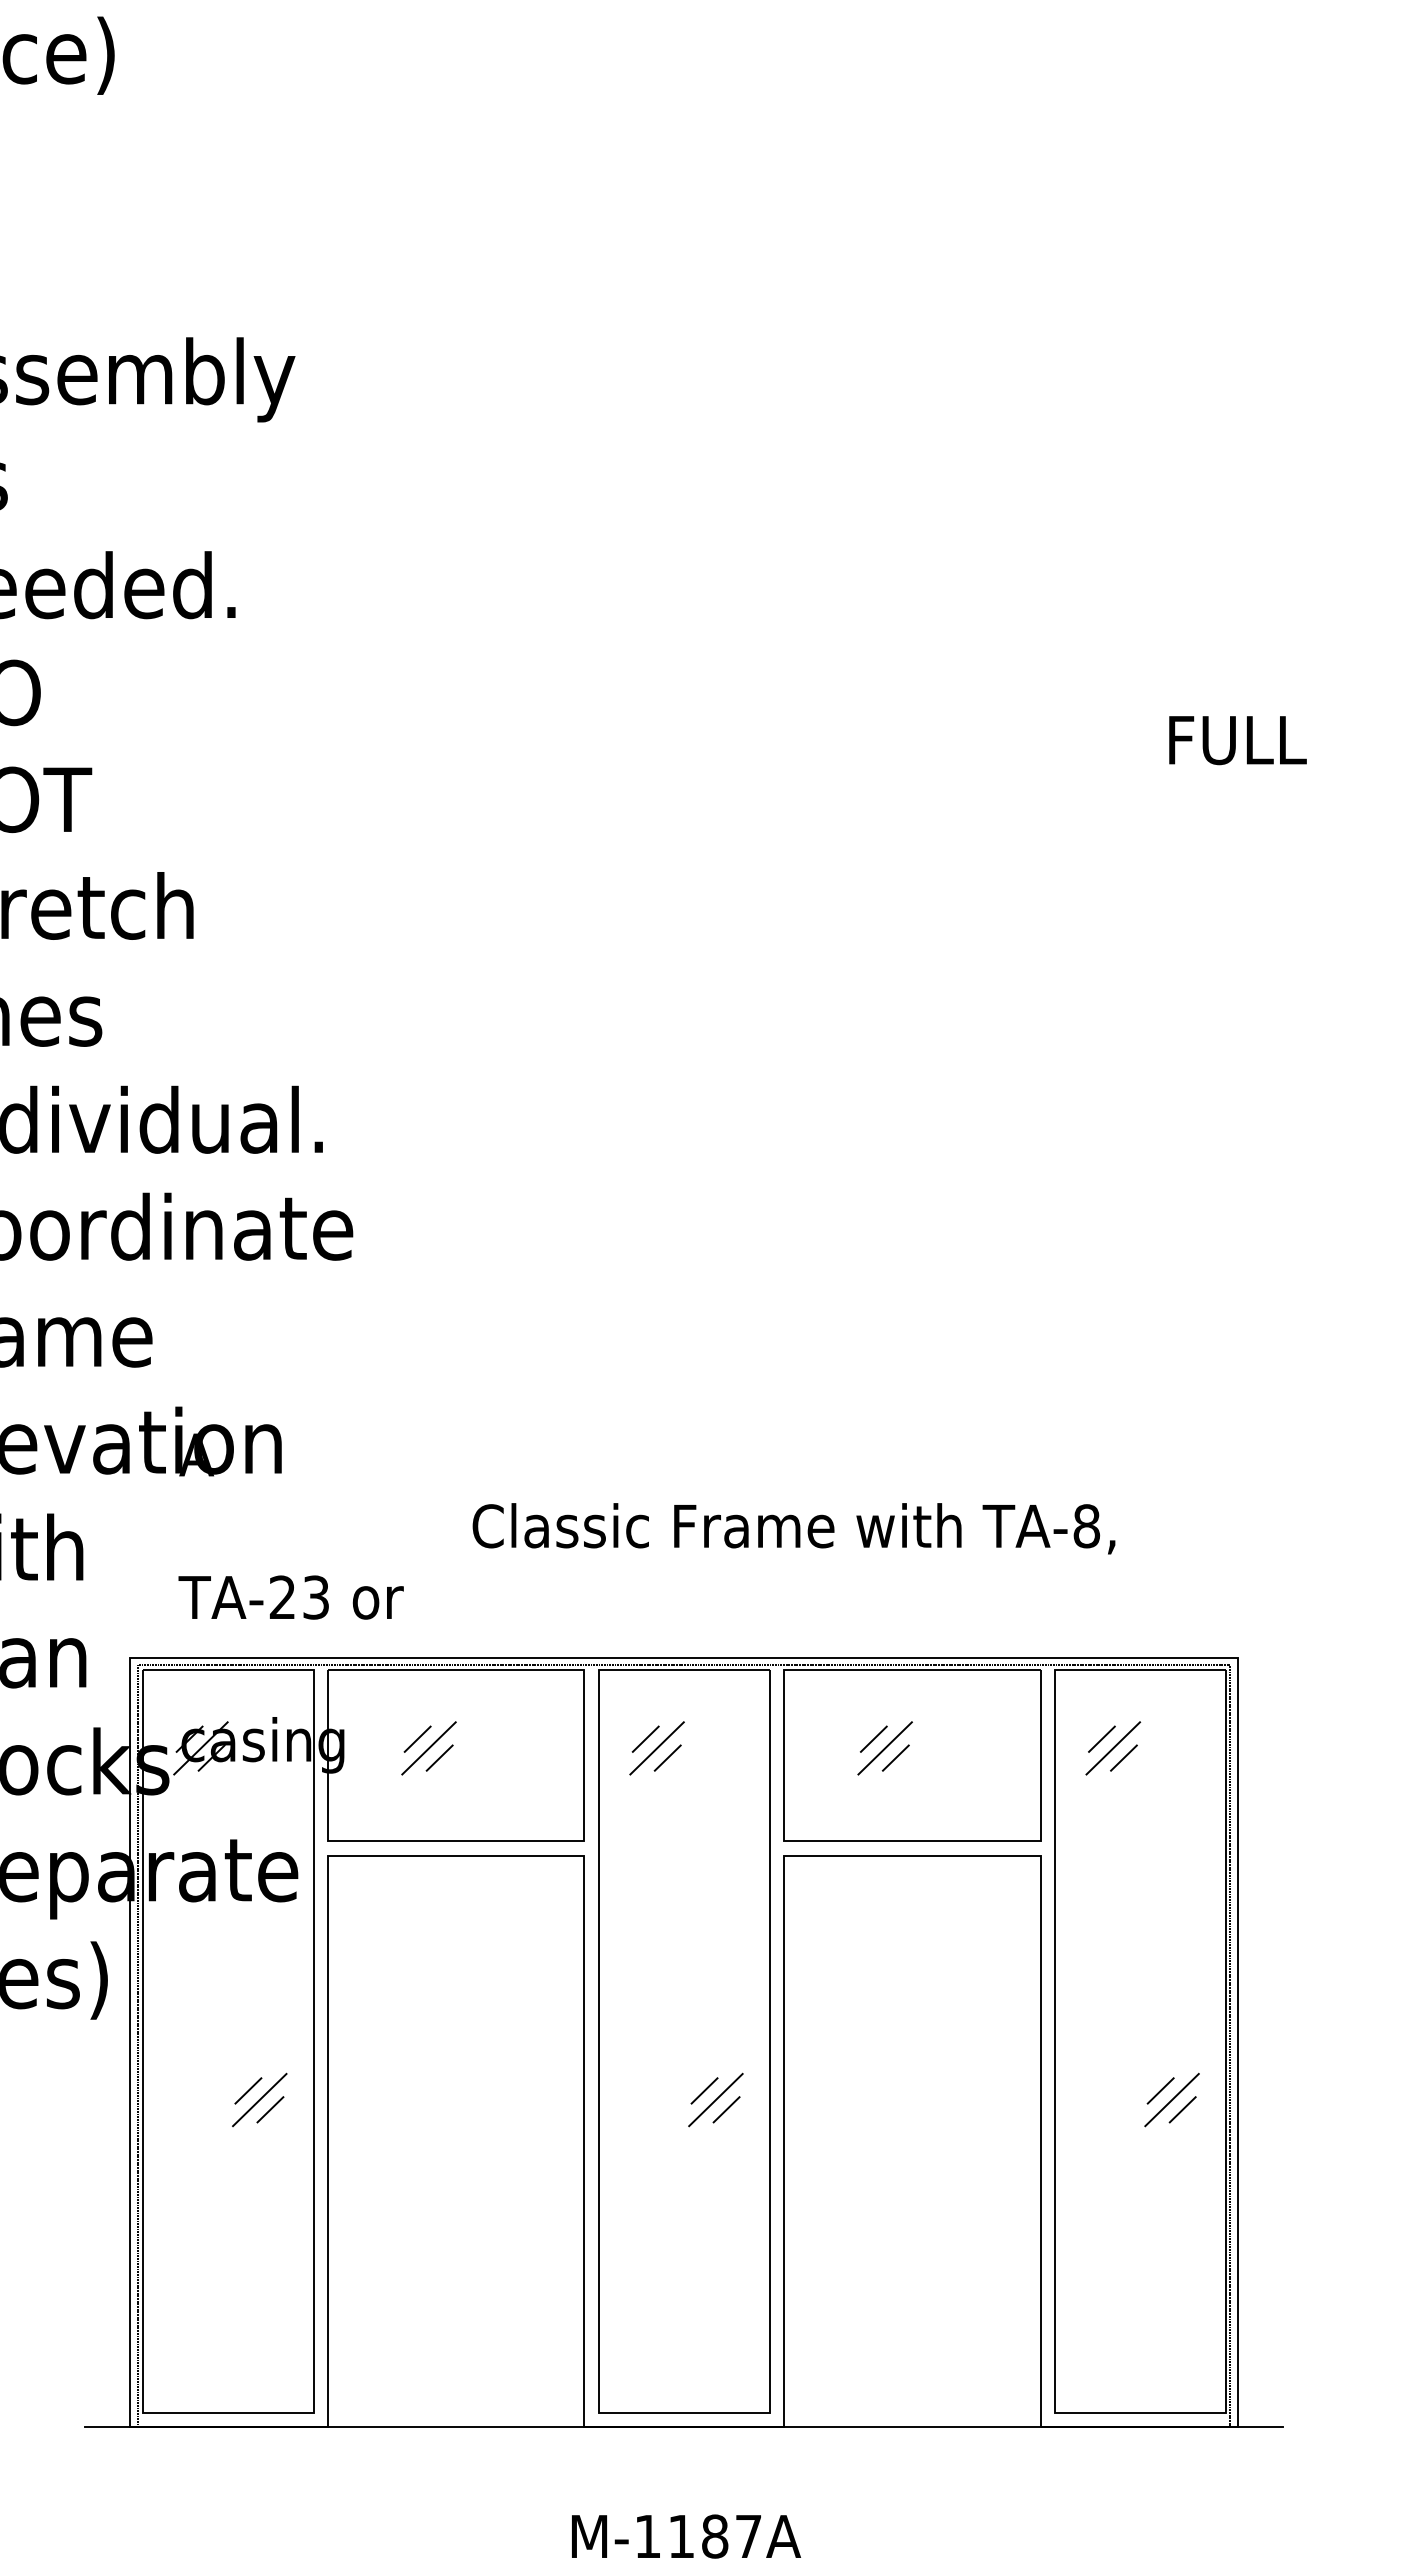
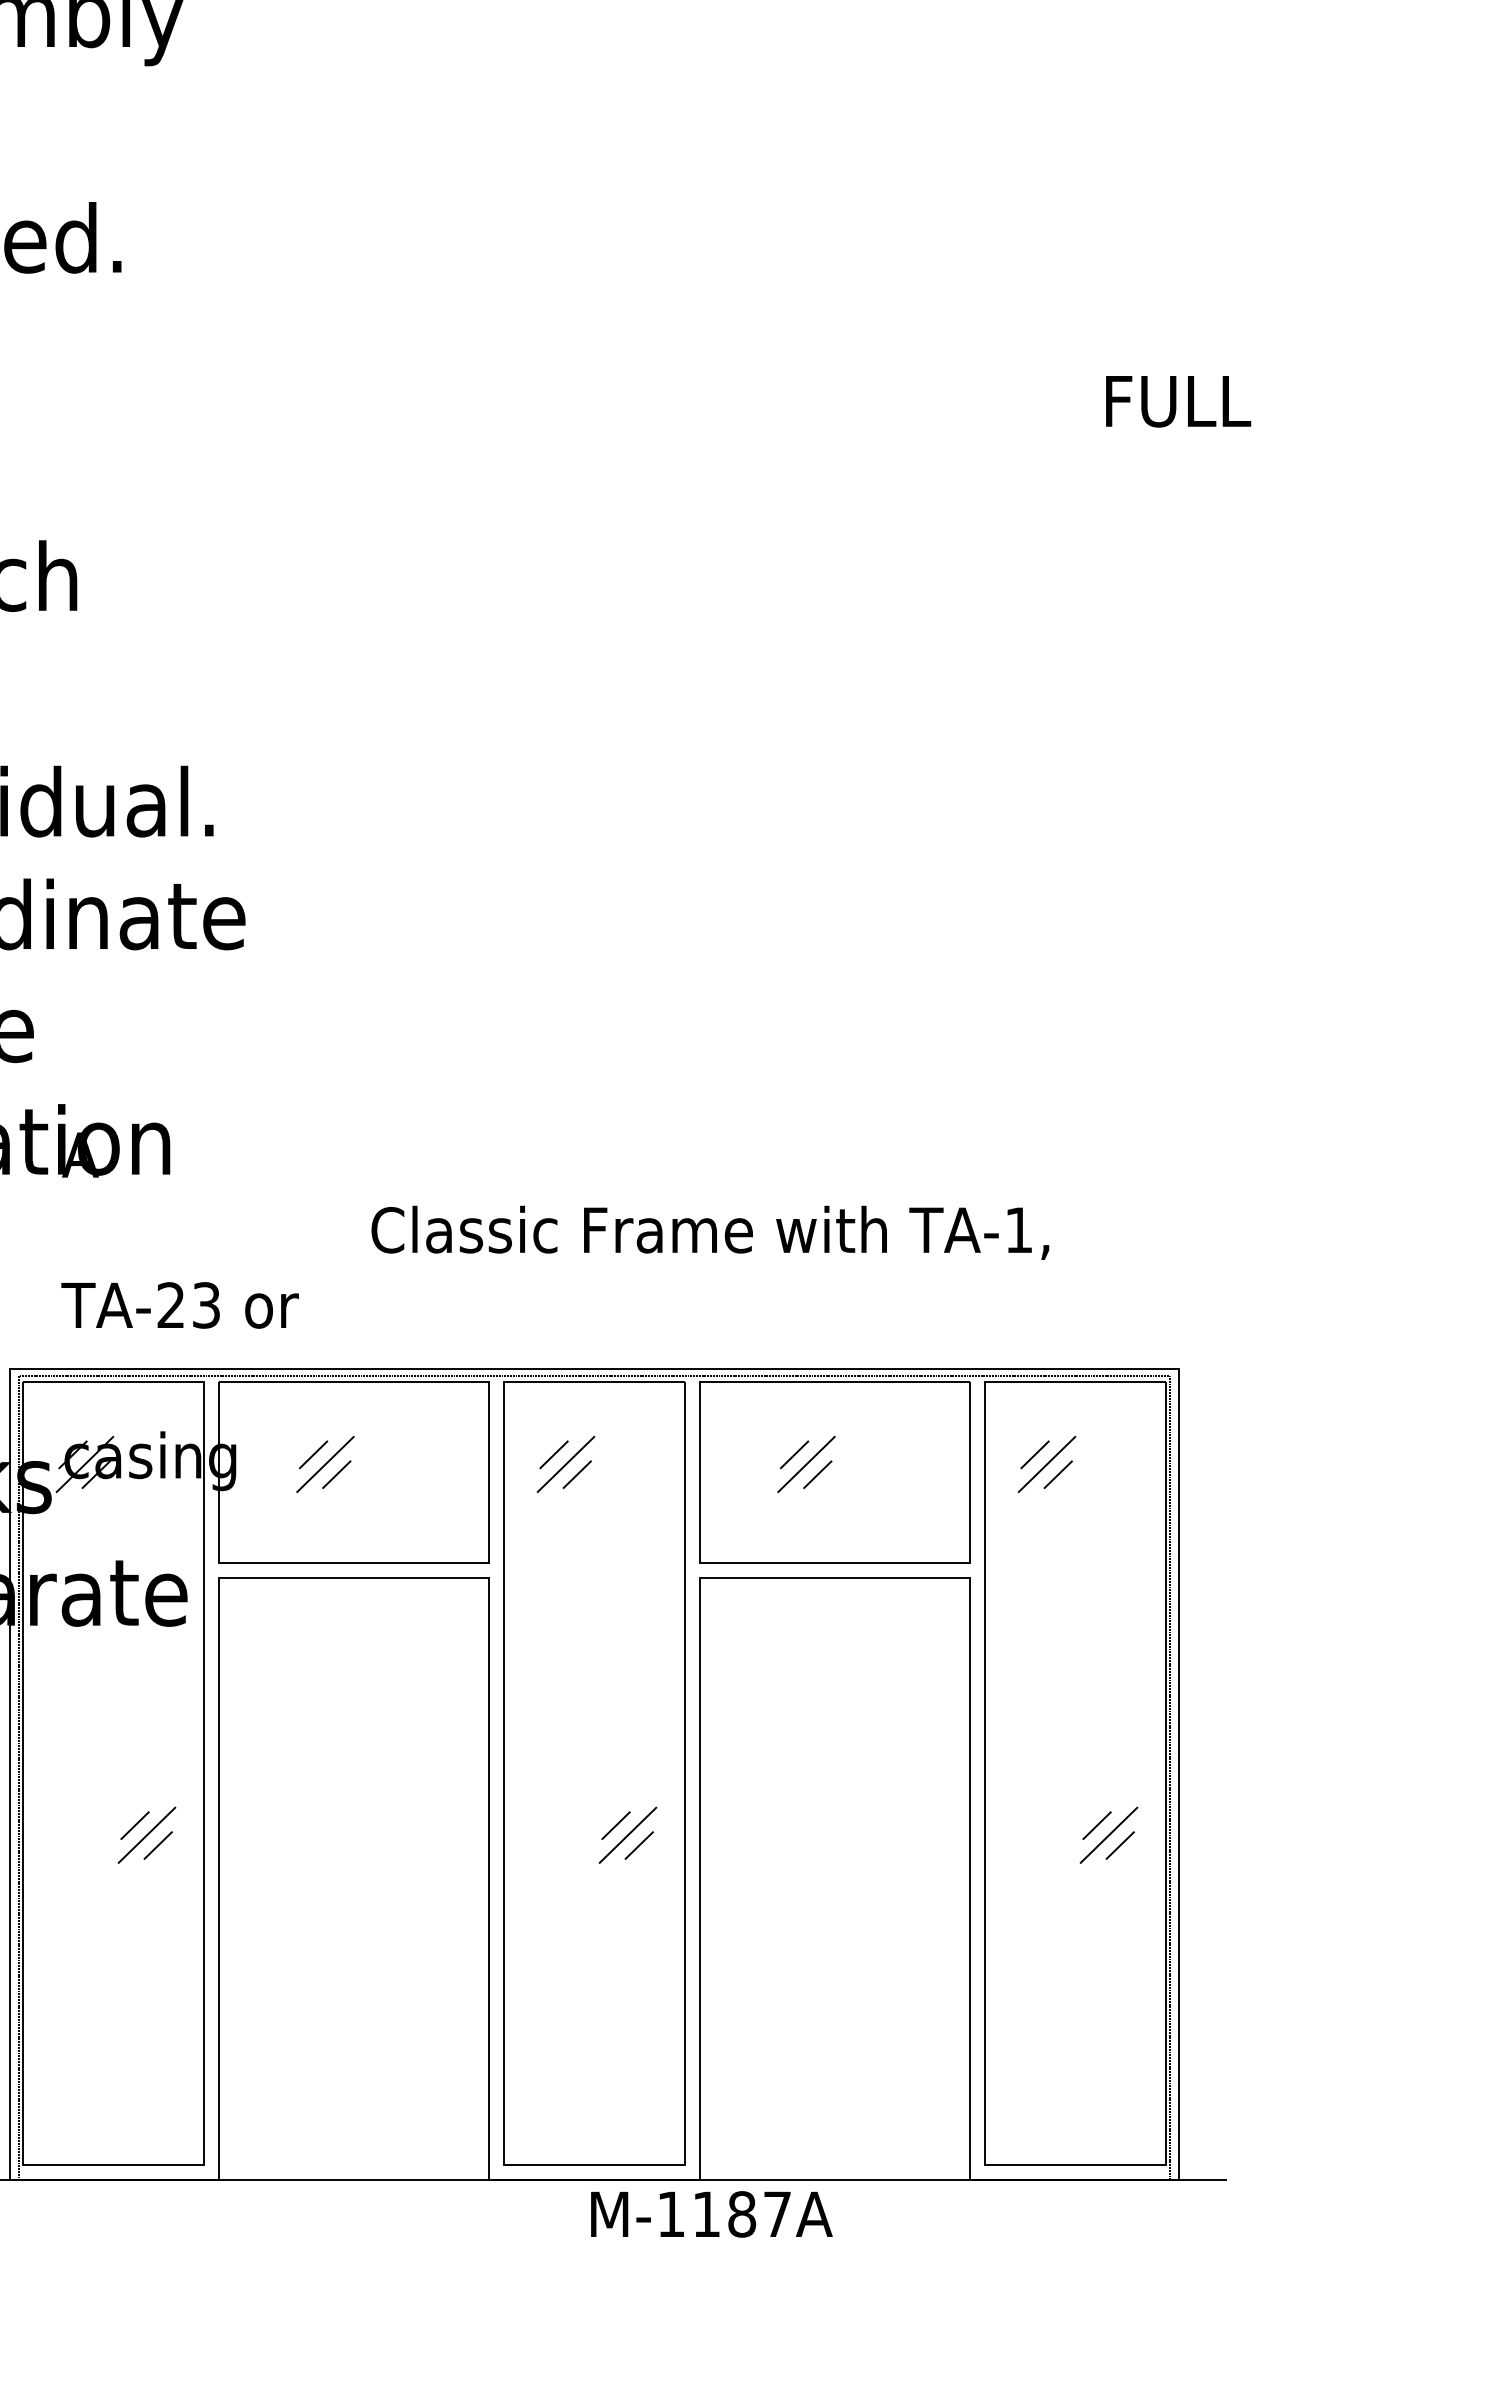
text: (1086, 1526) -> (1018, 1230), TA-8, -> TA-1,
text: (686, 2536) -> (711, 2214), moved

